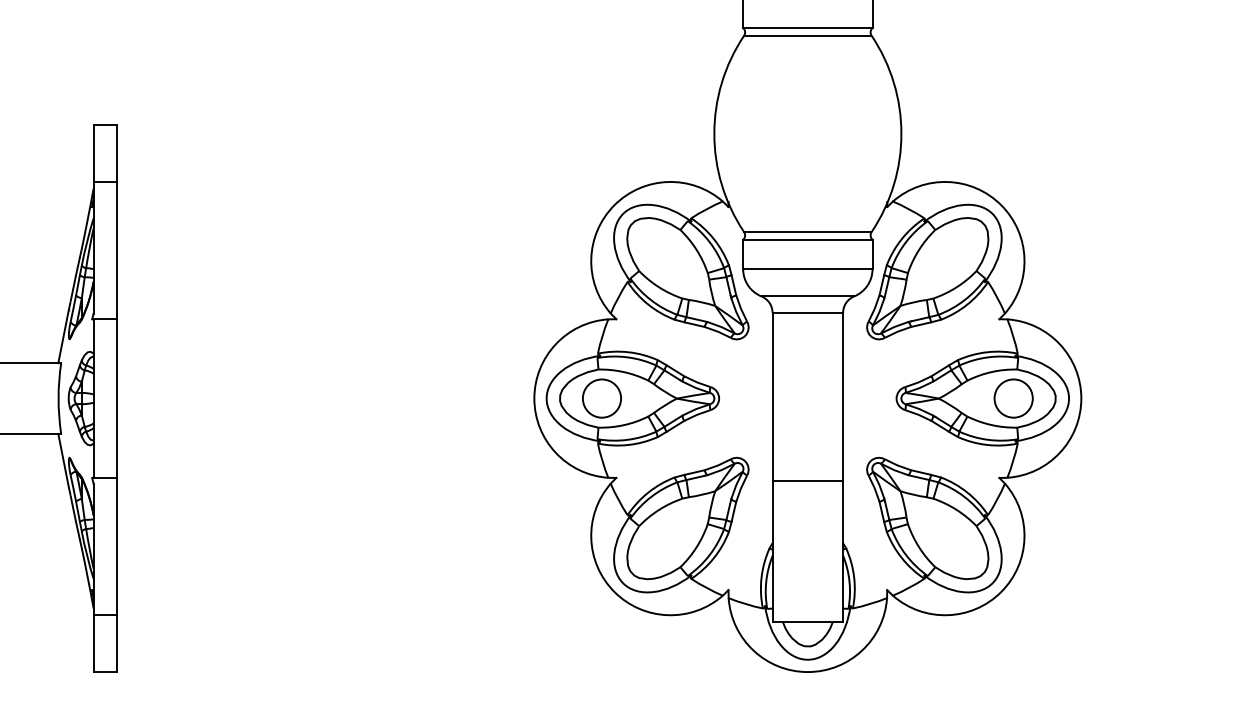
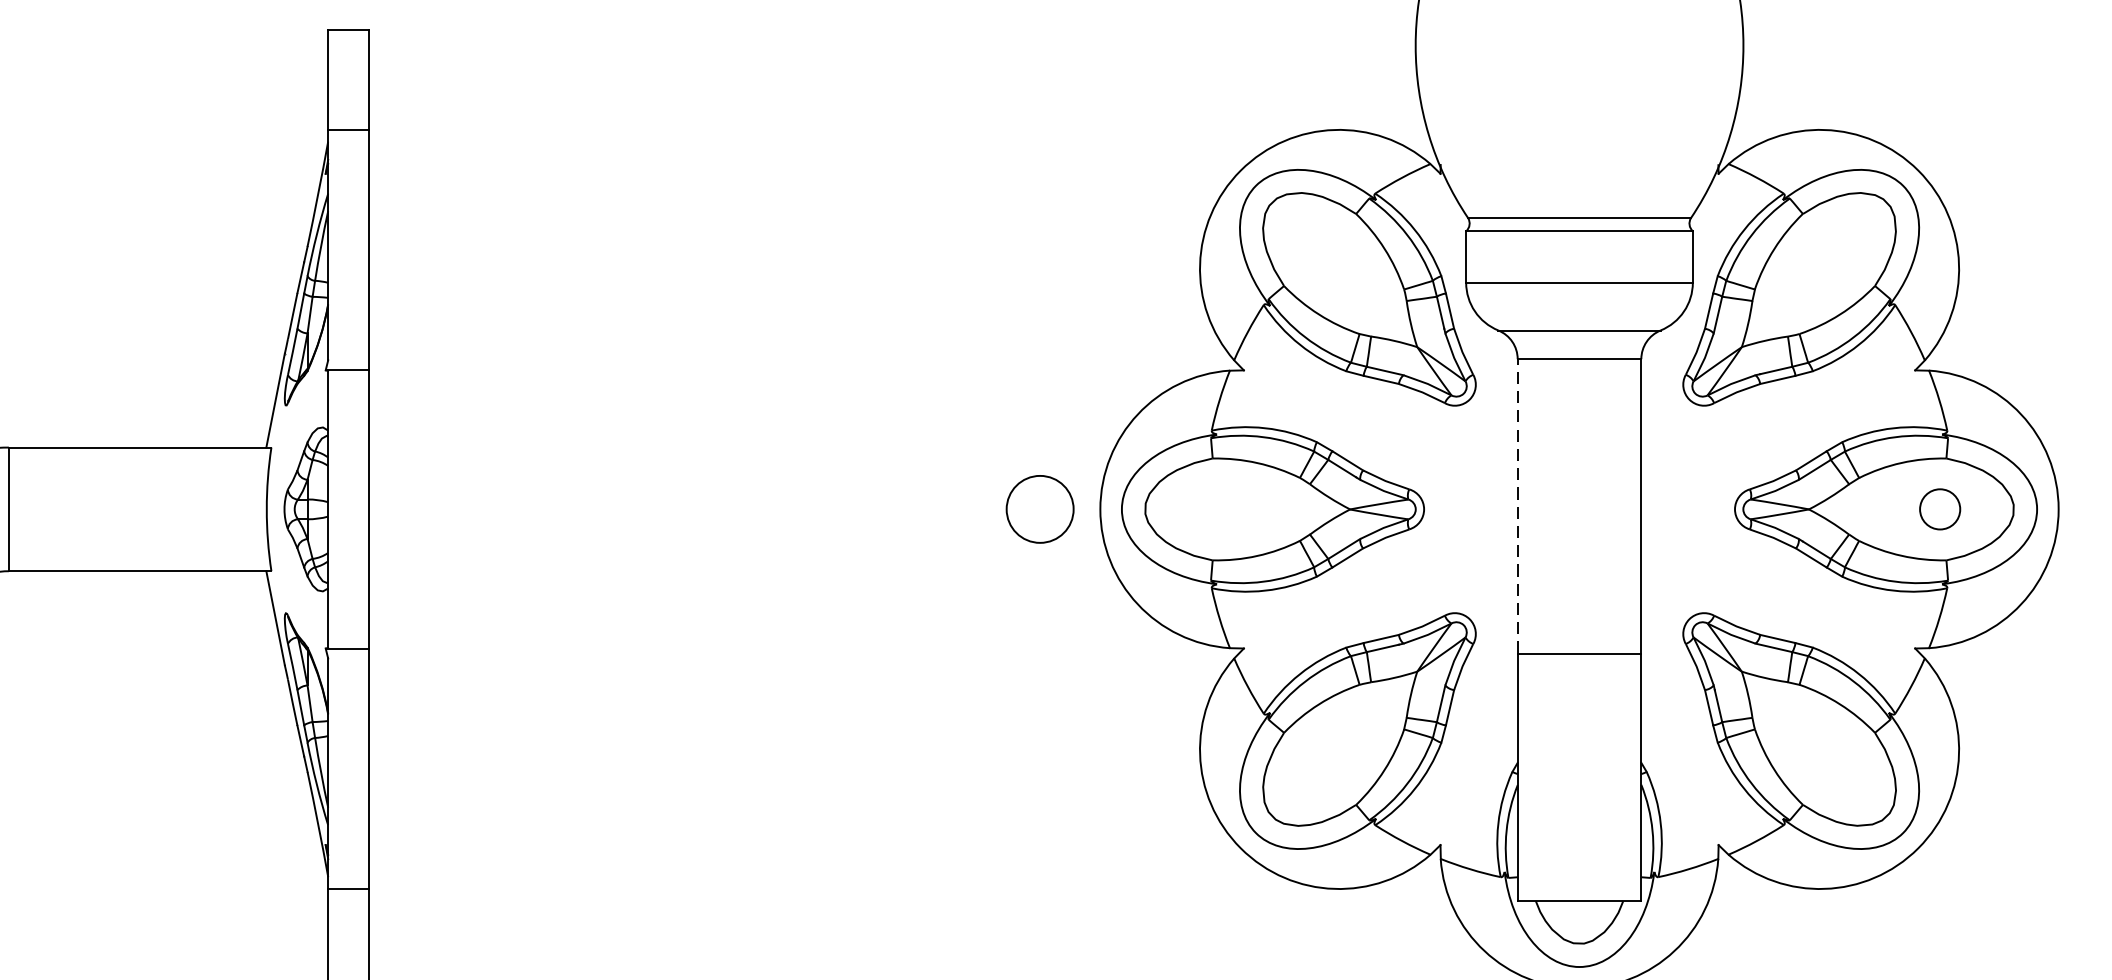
line: (772, 396) -> (1517, 505), solid -> dashed
circle: (601, 398) -> (1039, 509), moved
circle: (1013, 398) -> (1939, 509), size x0.6

